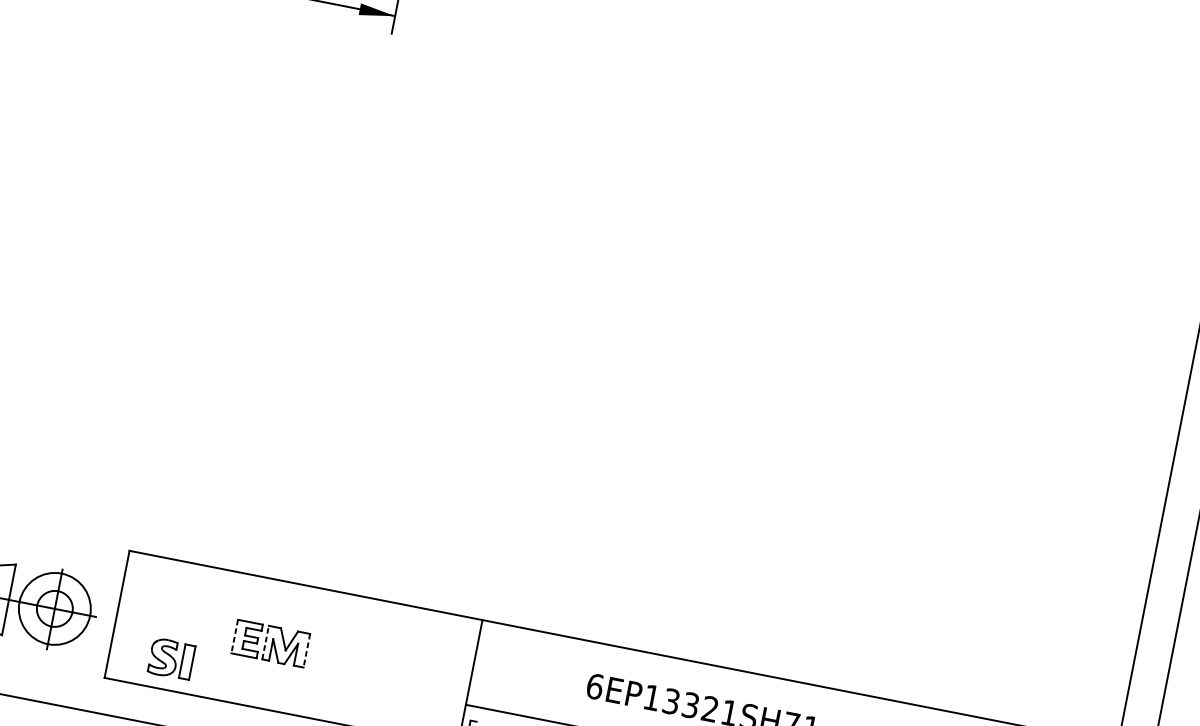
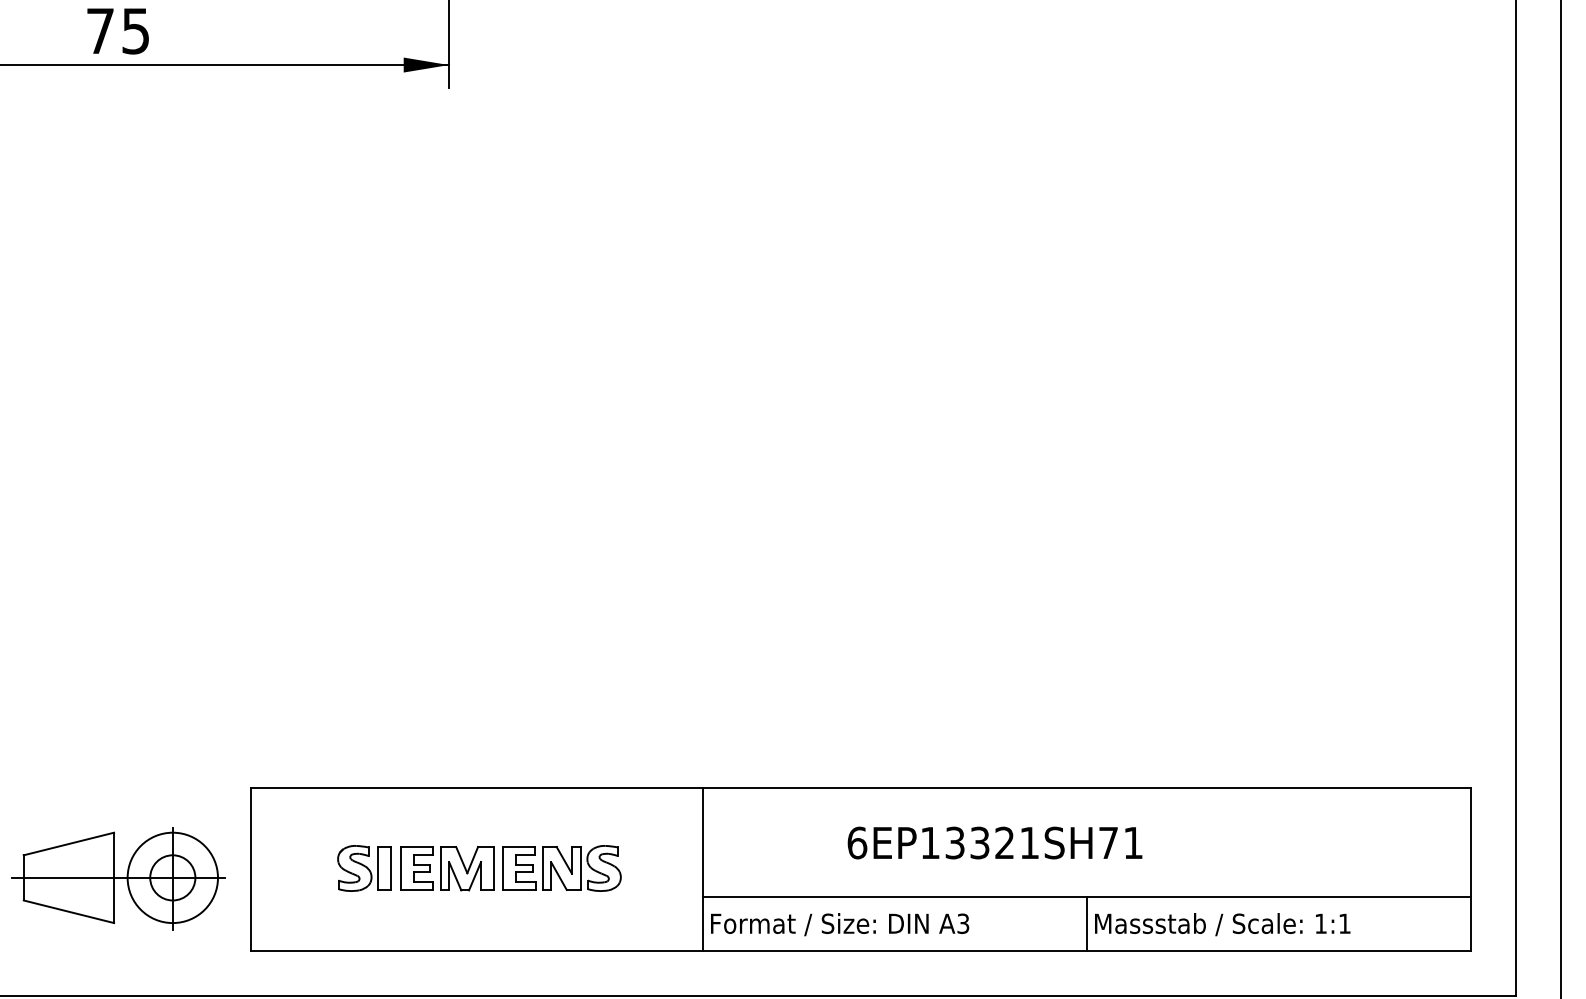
line: (234, 636) -> (401, 868), dashed -> solid
line: (265, 641) -> (440, 867), dashed -> solid
line: (306, 650) -> (493, 868), dashed -> solid
part: (171, 659) -> (364, 868), moved
part: (359, 661) -> (561, 868), added

